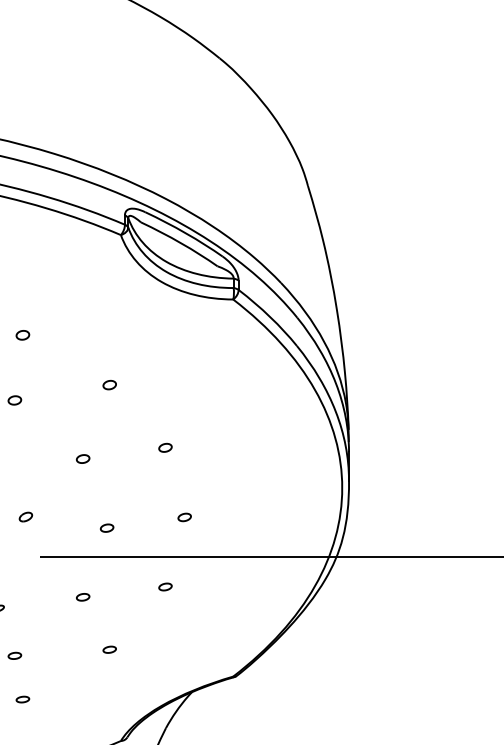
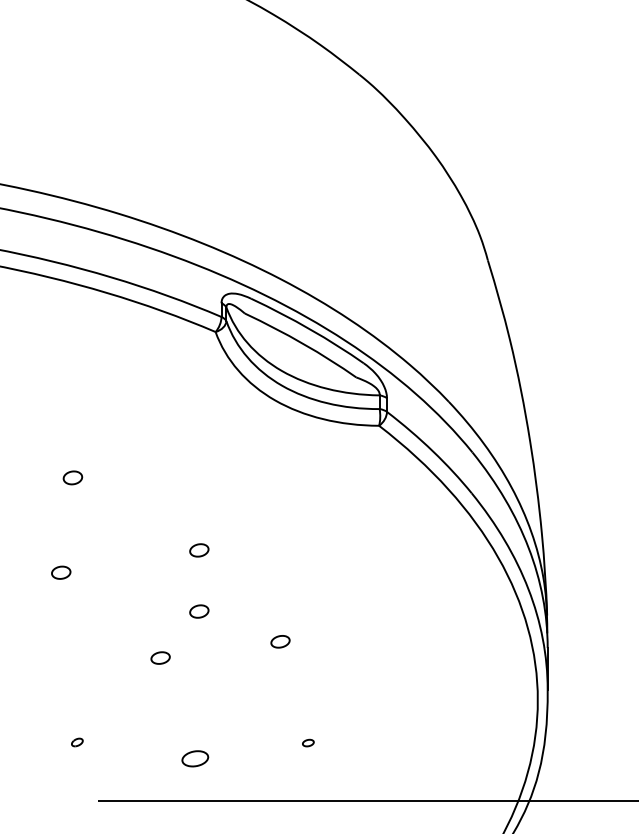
part: (109, 427) -> (198, 612), added
part: (25, 516) -> (76, 741), size x0.6
part: (184, 517) -> (308, 743), size x0.6
part: (107, 527) -> (196, 757), size x1.4

